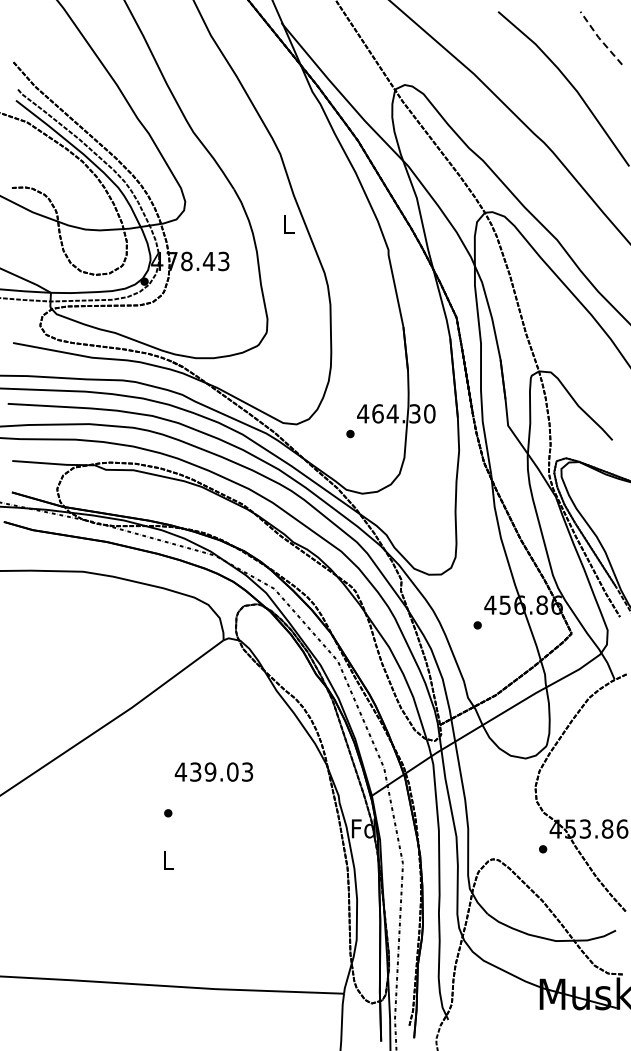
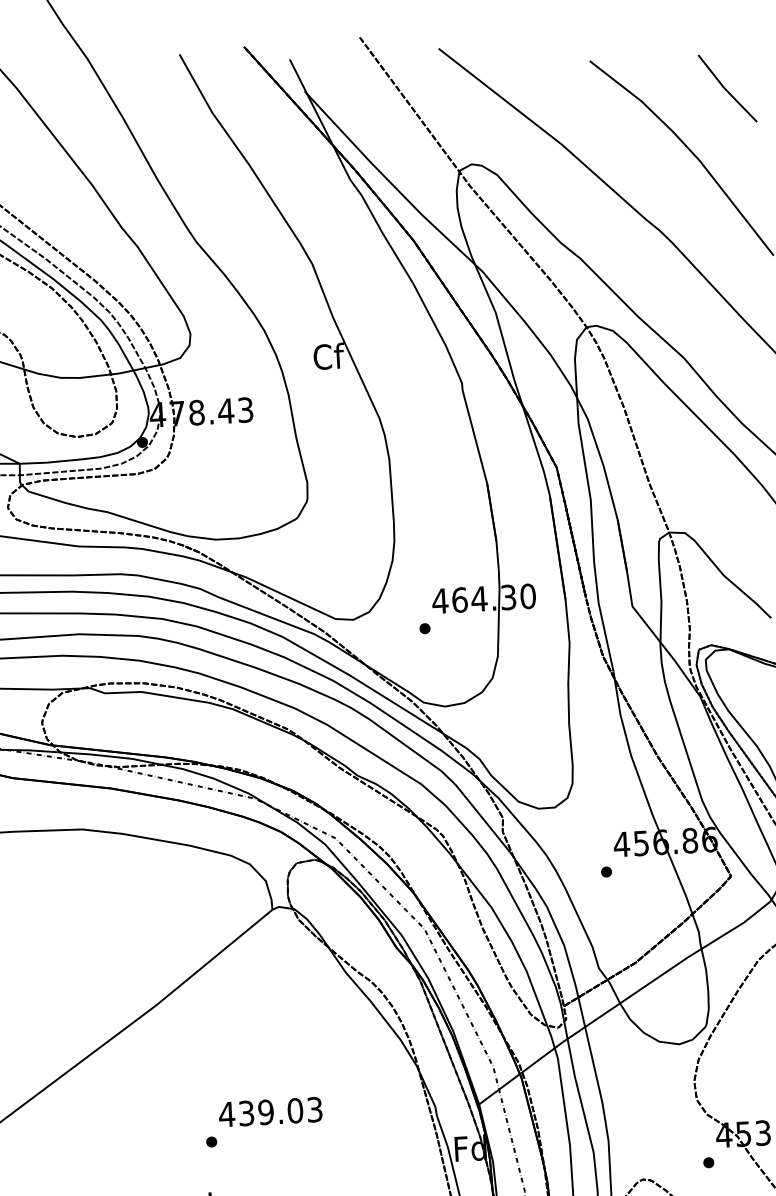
line: (599, 38) -> (725, 89), dashed -> solid
text: (288, 224) -> (328, 356), L -> Cf
text: (213, 771) -> (269, 1111), moved

